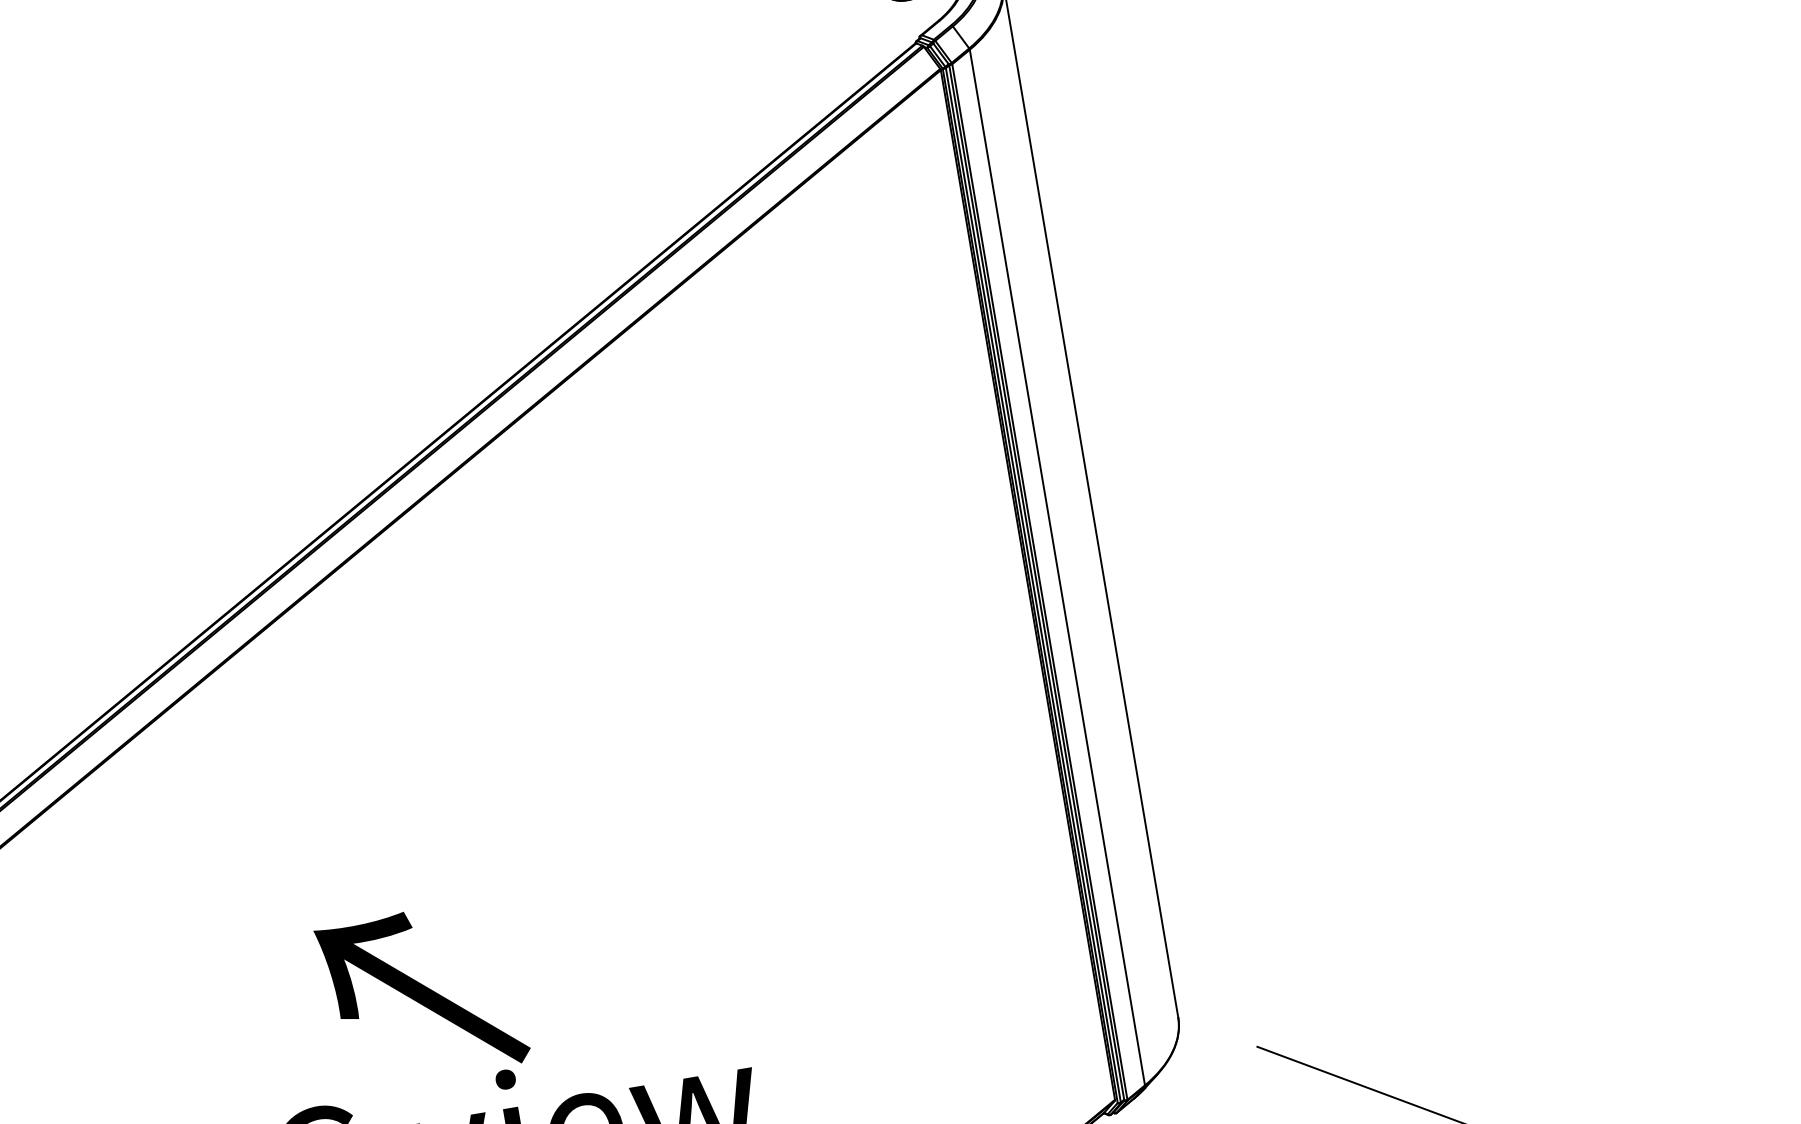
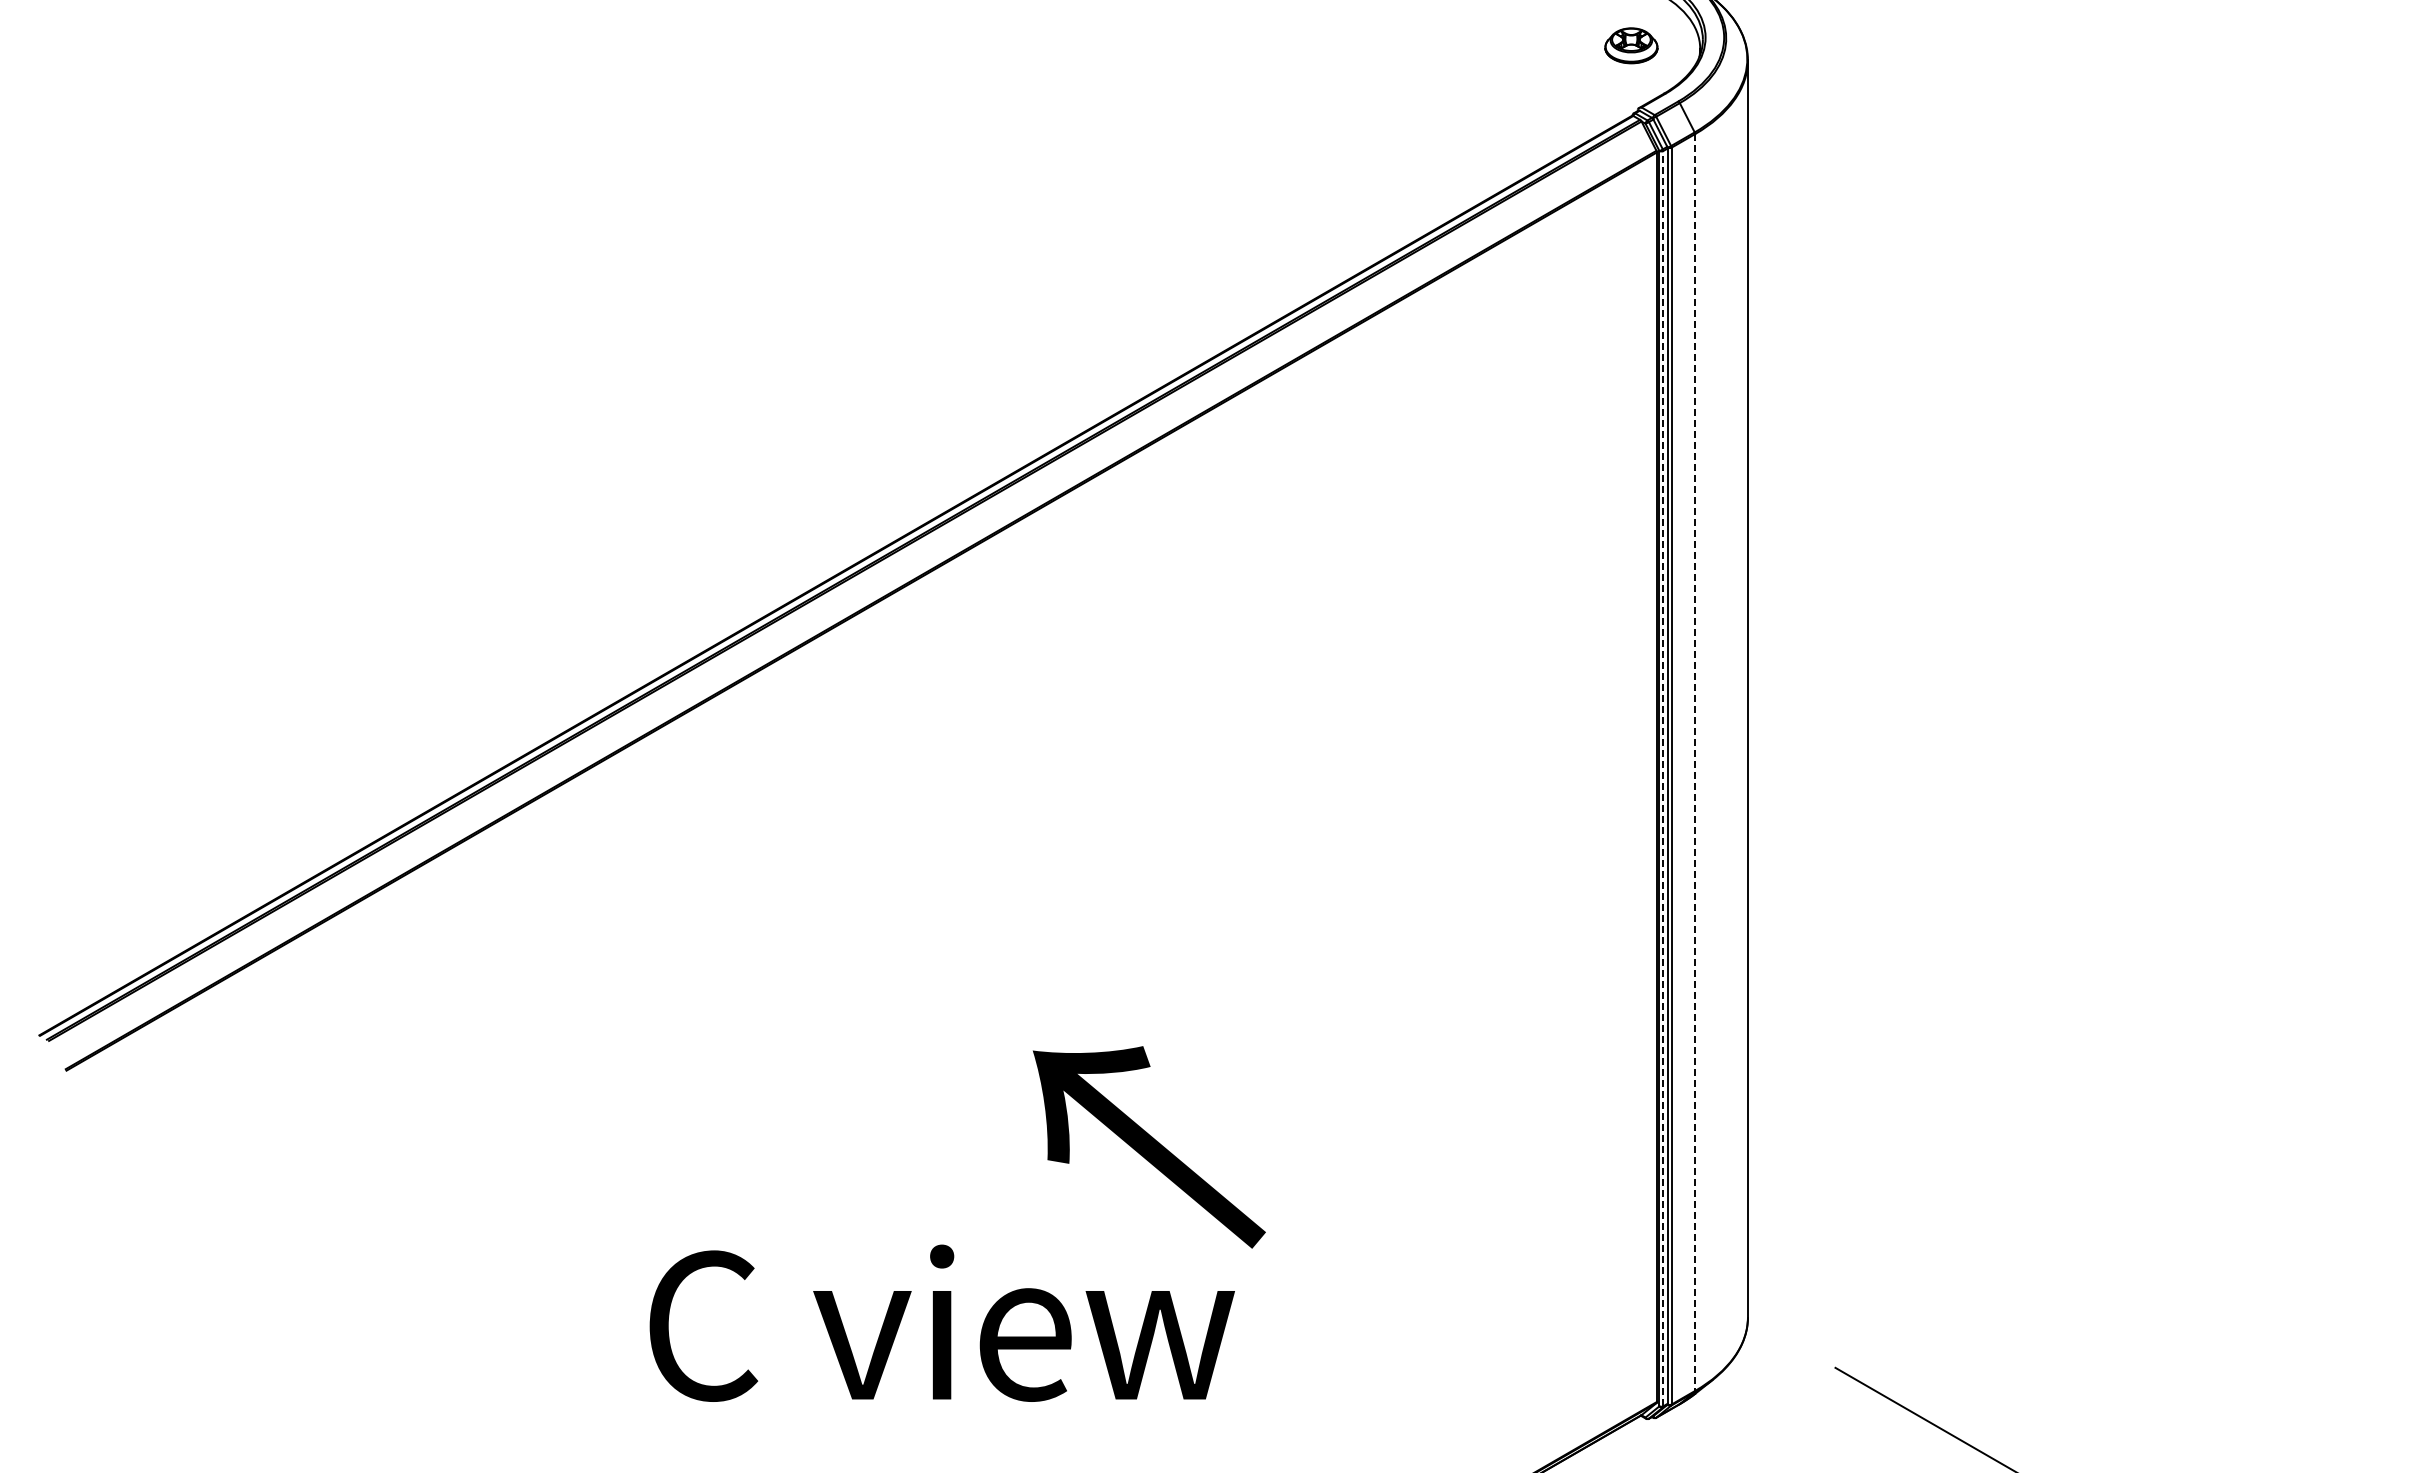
line: (1057, 568) -> (1695, 763), solid -> dashed
line: (1033, 585) -> (1663, 778), solid -> dashed
text: (422, 994) -> (1148, 1147), moved

